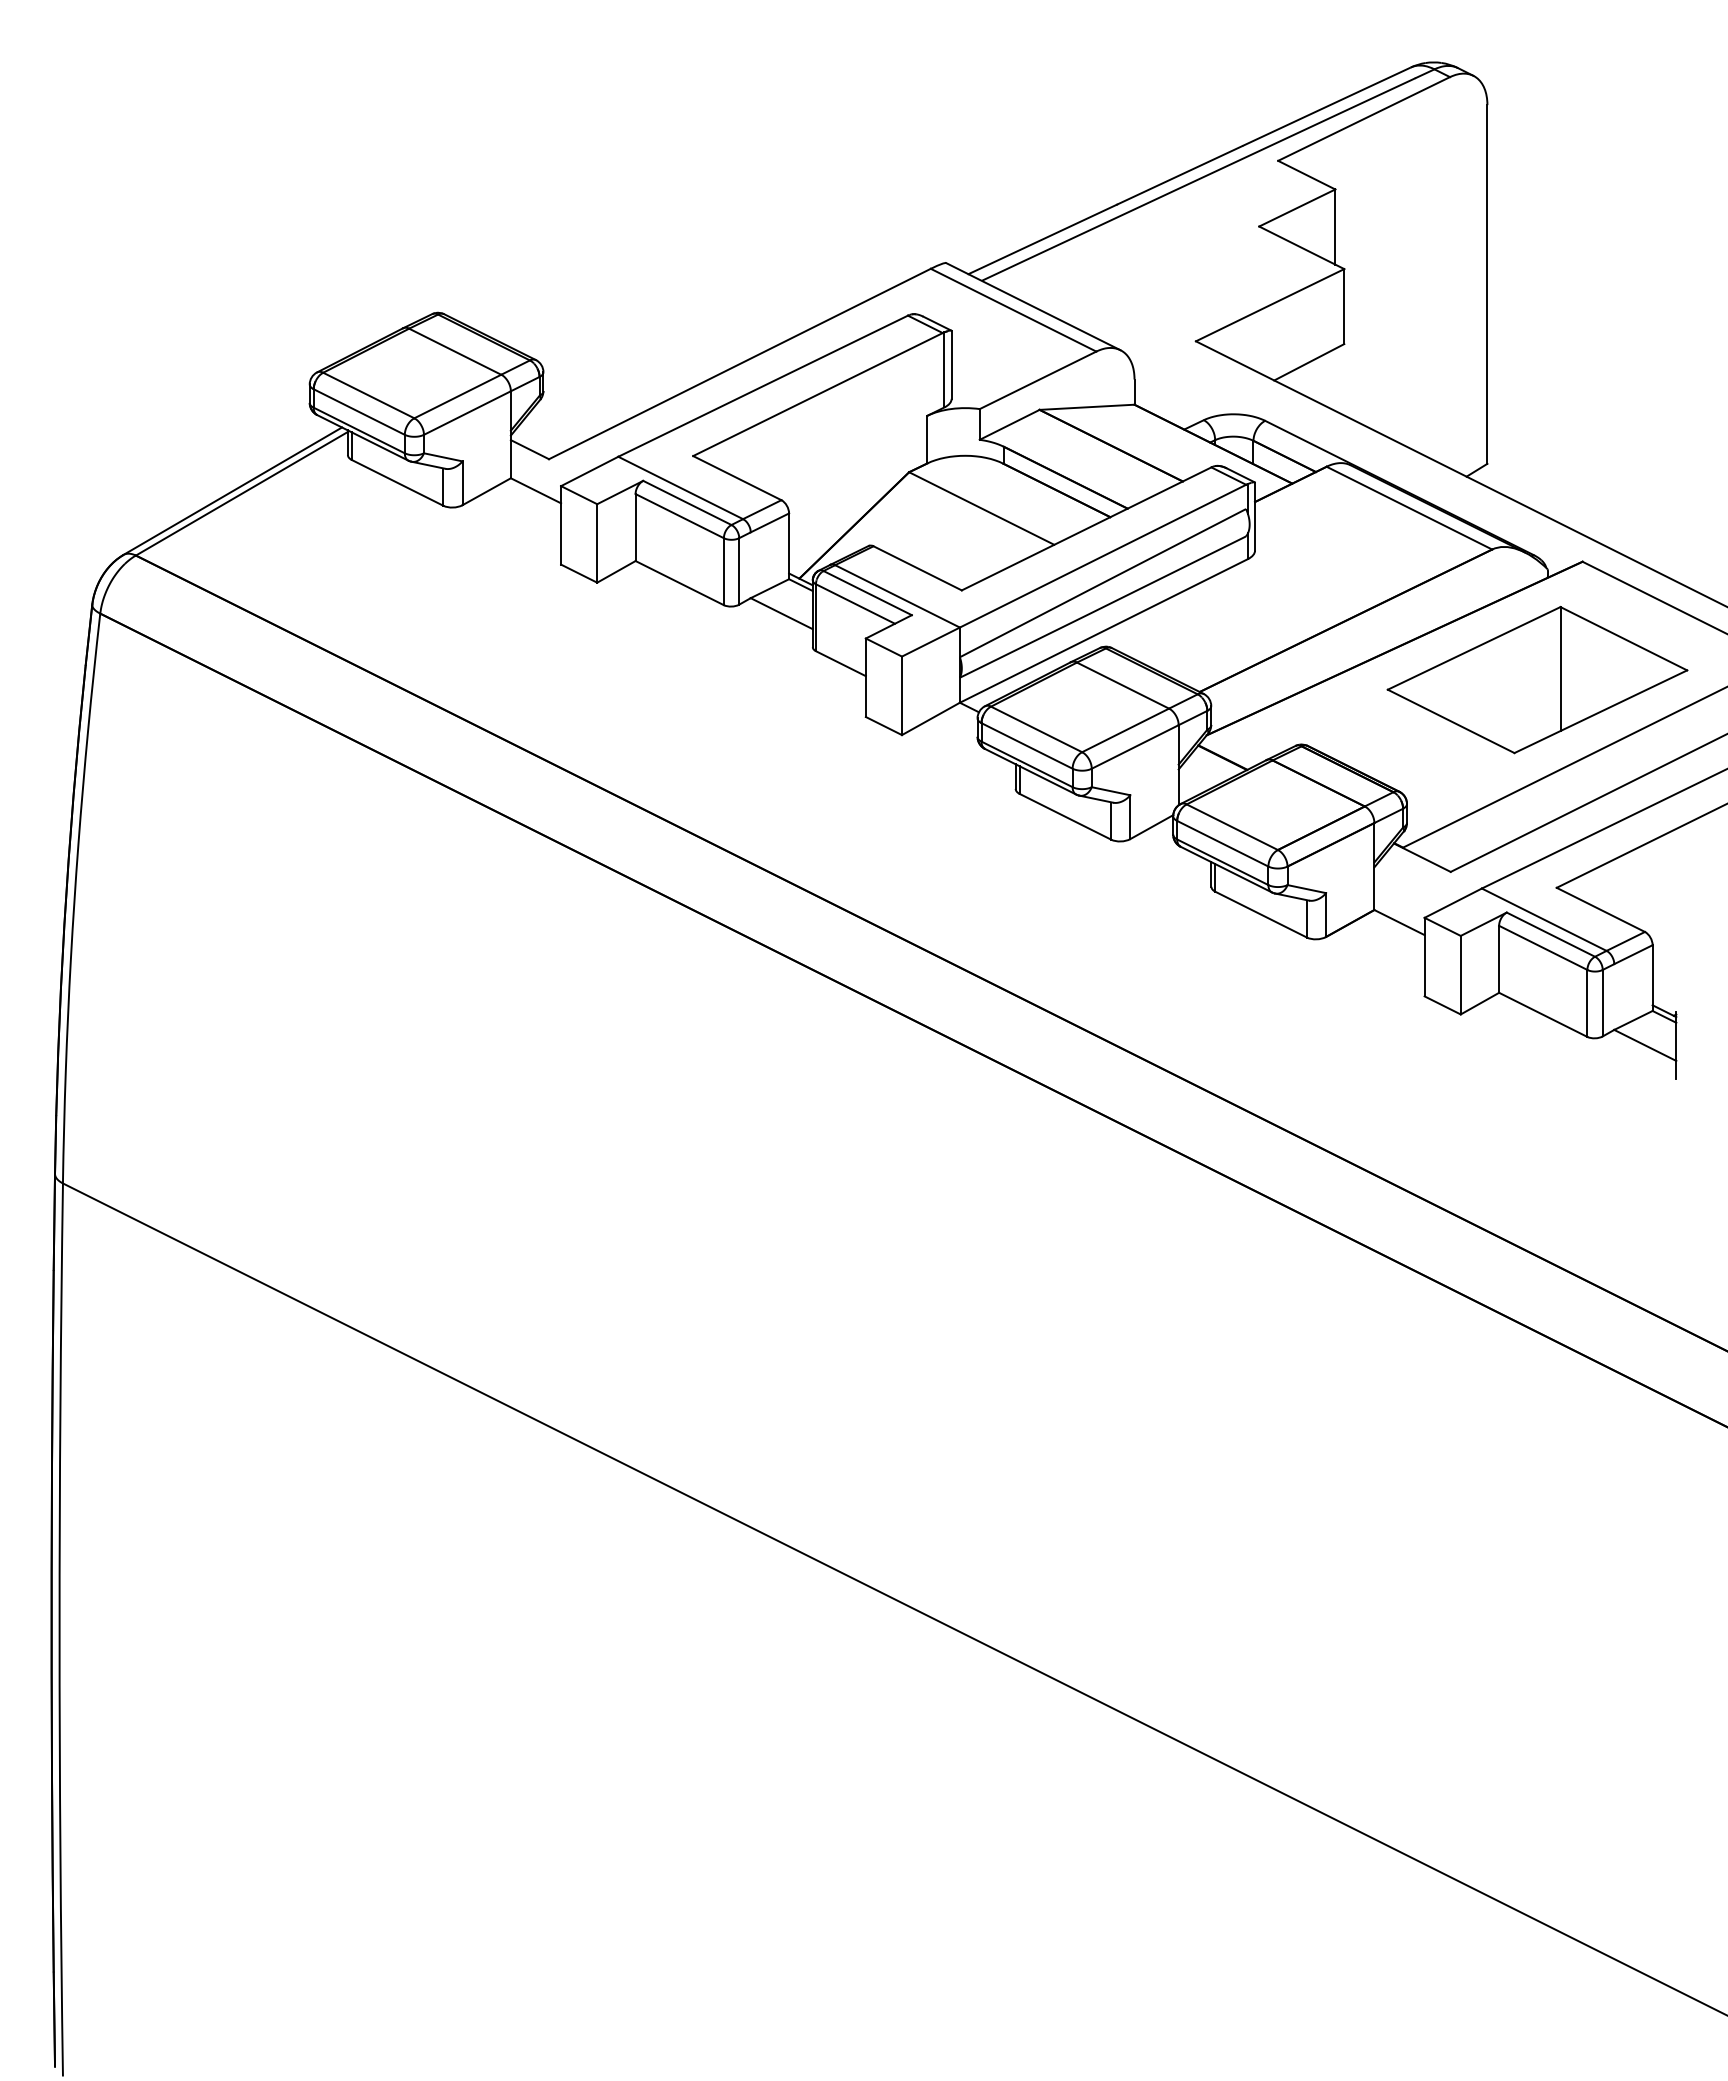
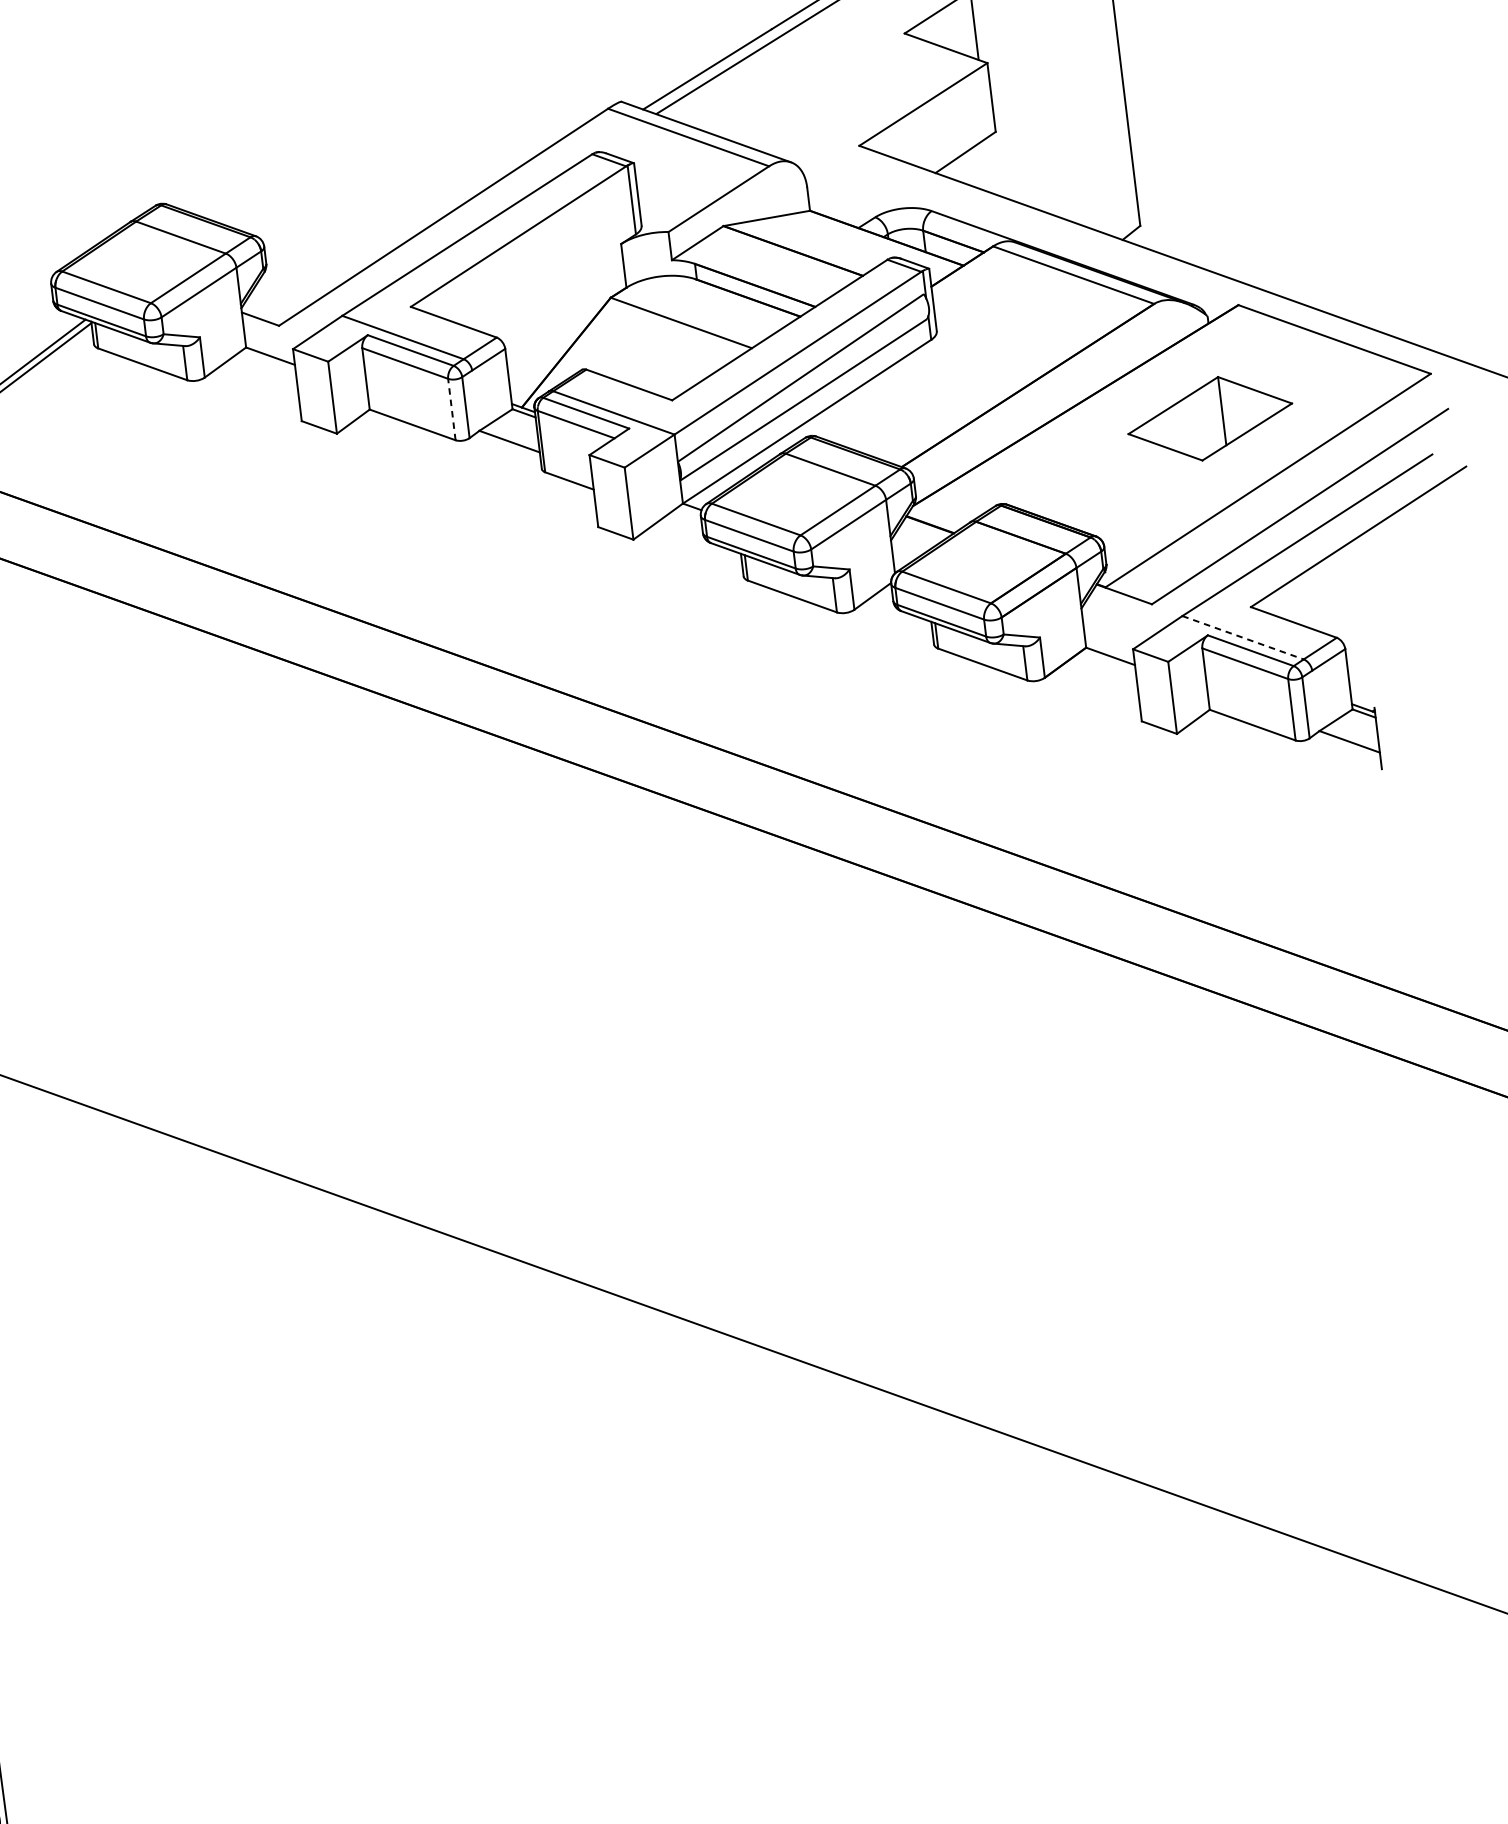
line: (723, 571) -> (451, 409), solid -> dashed
part: (1537, 680) -> (1210, 419), size x0.6
line: (1544, 919) -> (1243, 637), solid -> dashed

